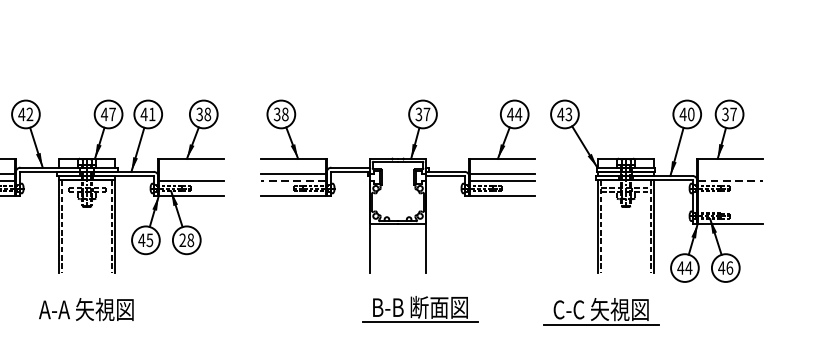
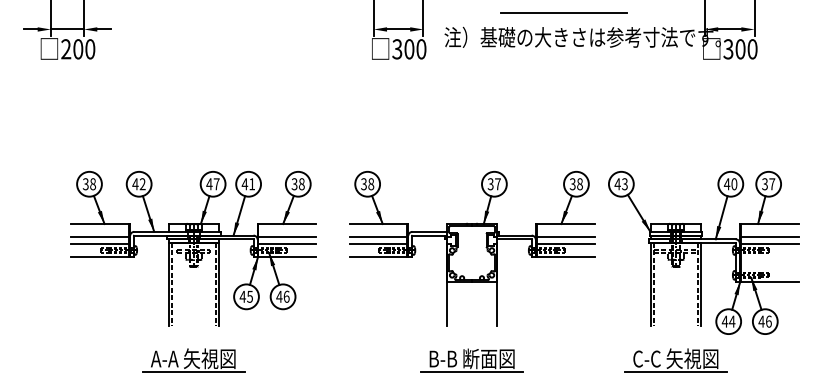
text: (514, 114) -> (576, 184), 44 -> 38
line: (191, 173) -> (287, 237), added
line: (730, 173) -> (769, 237), added
line: (293, 180) -> (378, 243), dashed -> solid
line: (730, 180) -> (769, 243), dashed -> solid
text: (186, 239) -> (282, 296), 28 -> 46
part: (419, 309) -> (471, 360), moved
part: (600, 311) -> (675, 360), moved
line: (86, 324) -> (193, 372), added

